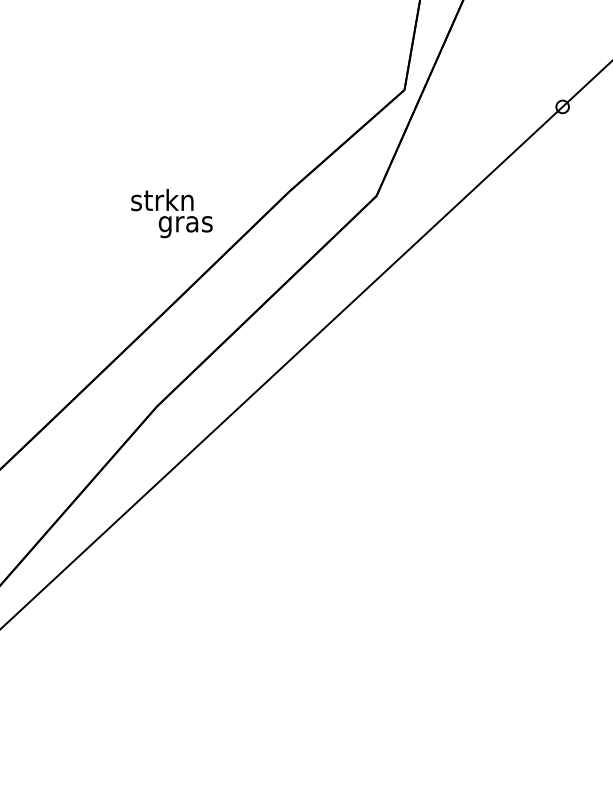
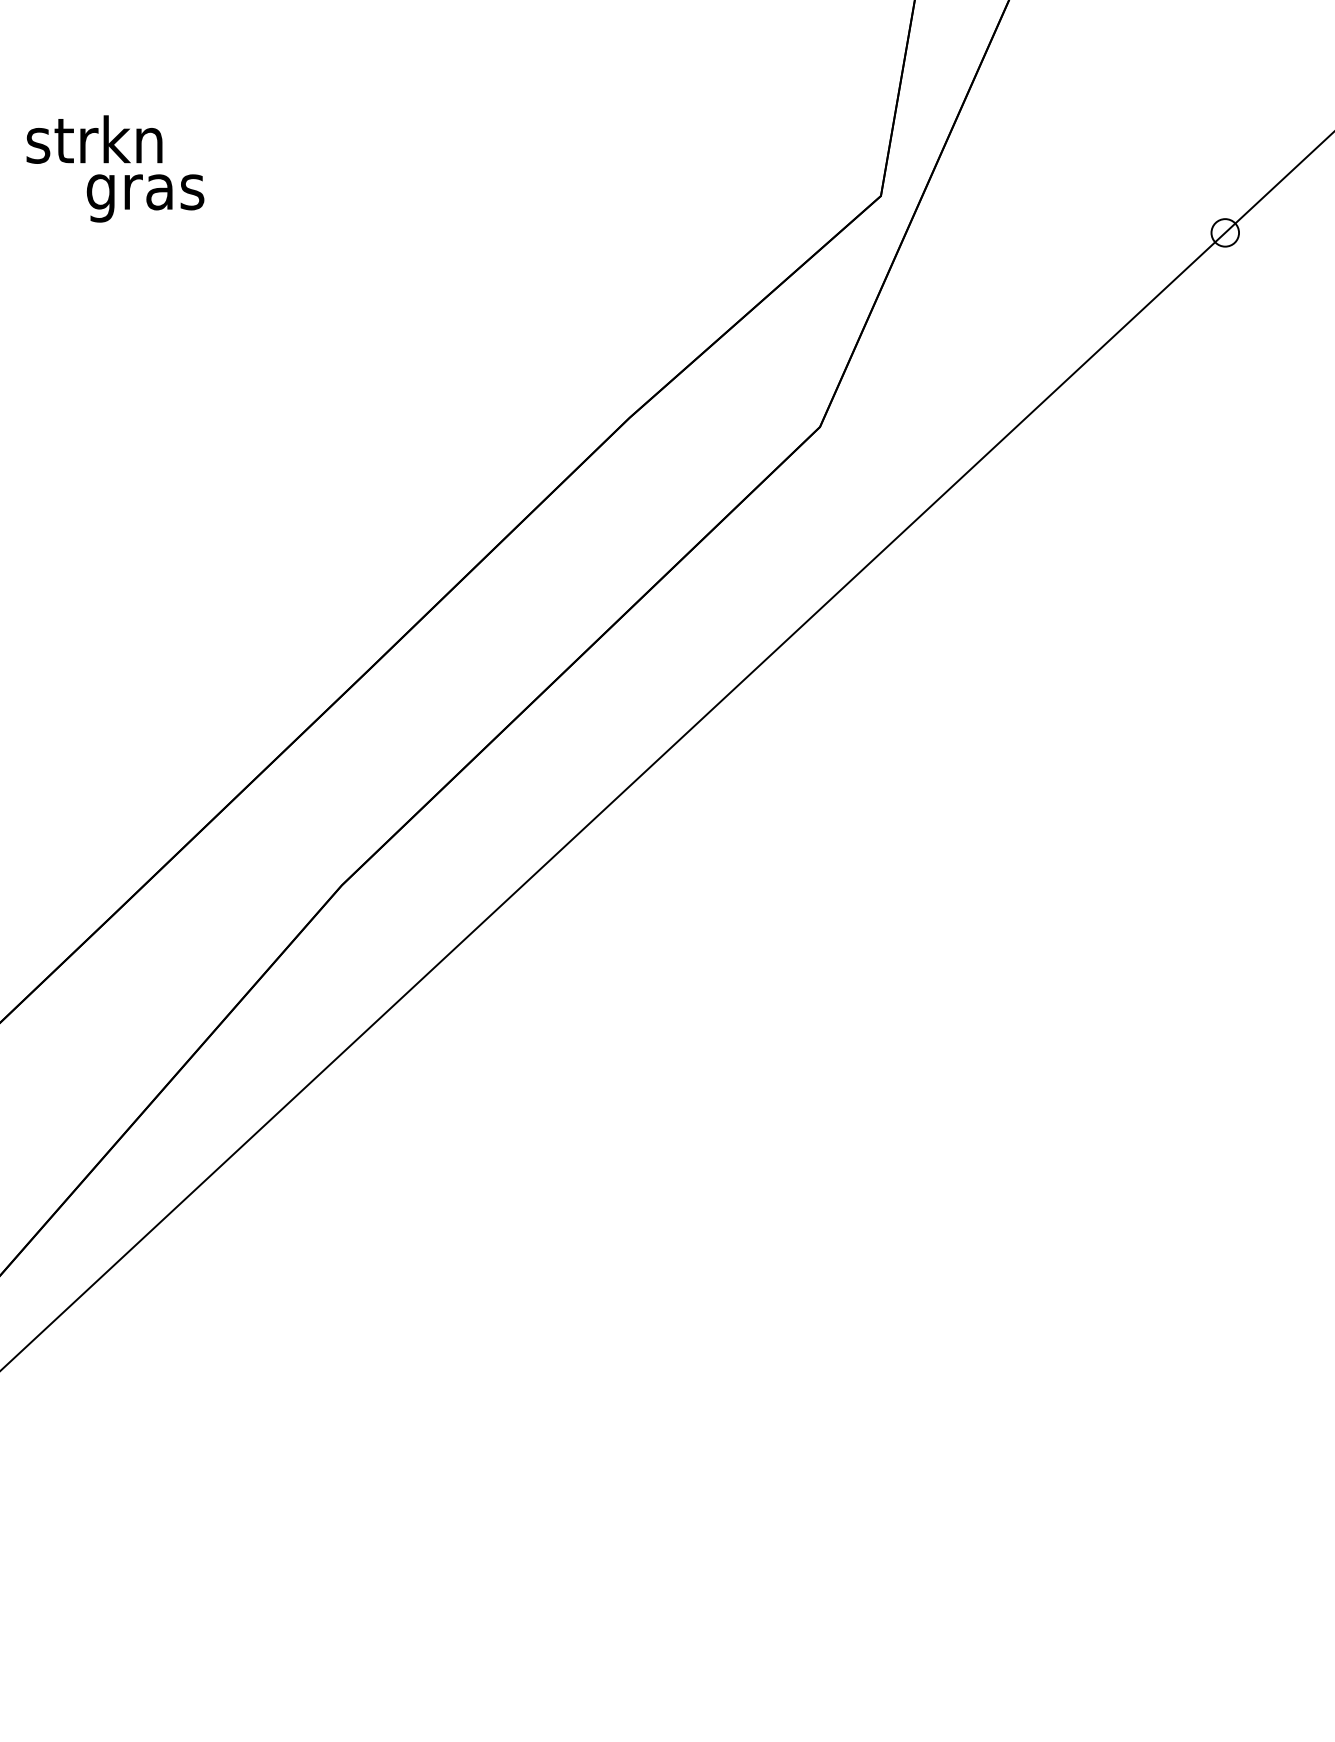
text: (171, 213) -> (114, 168), moved

